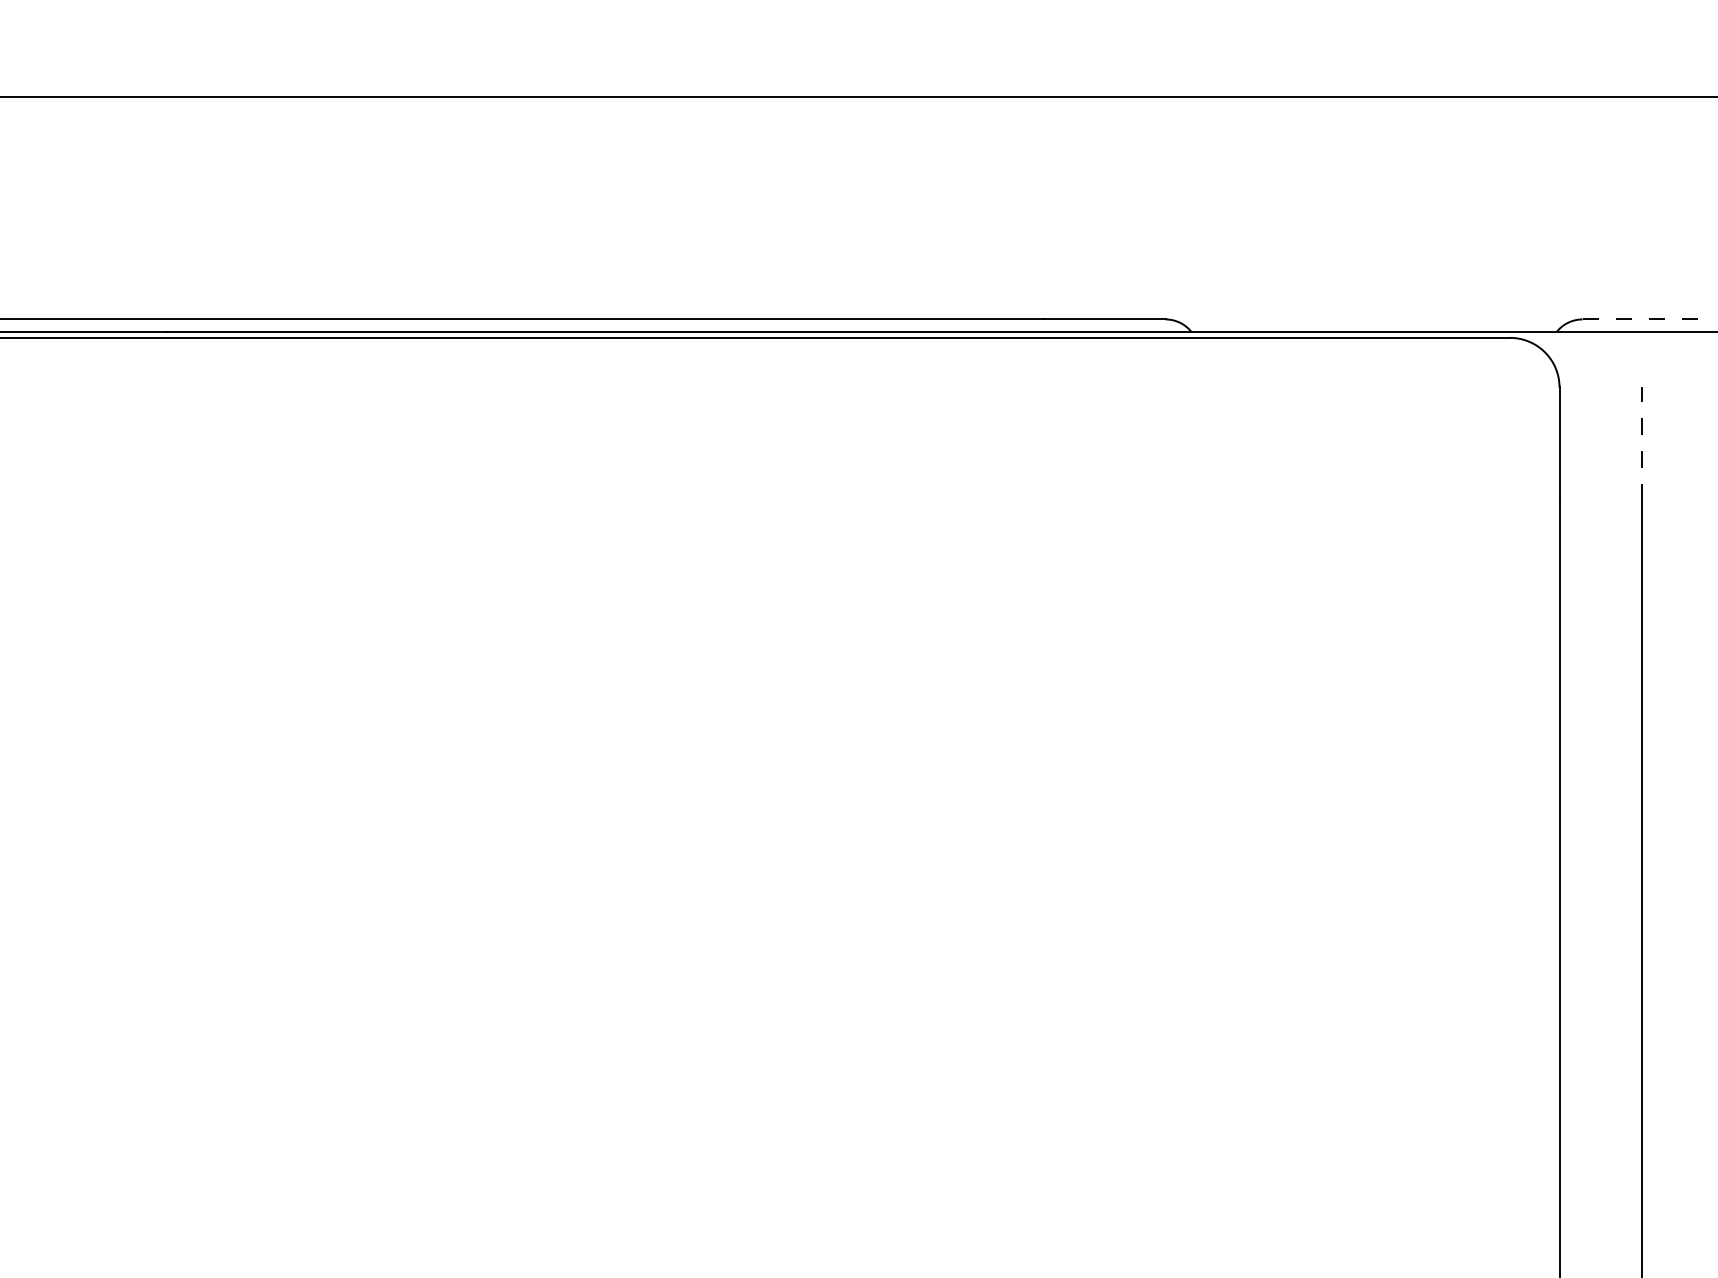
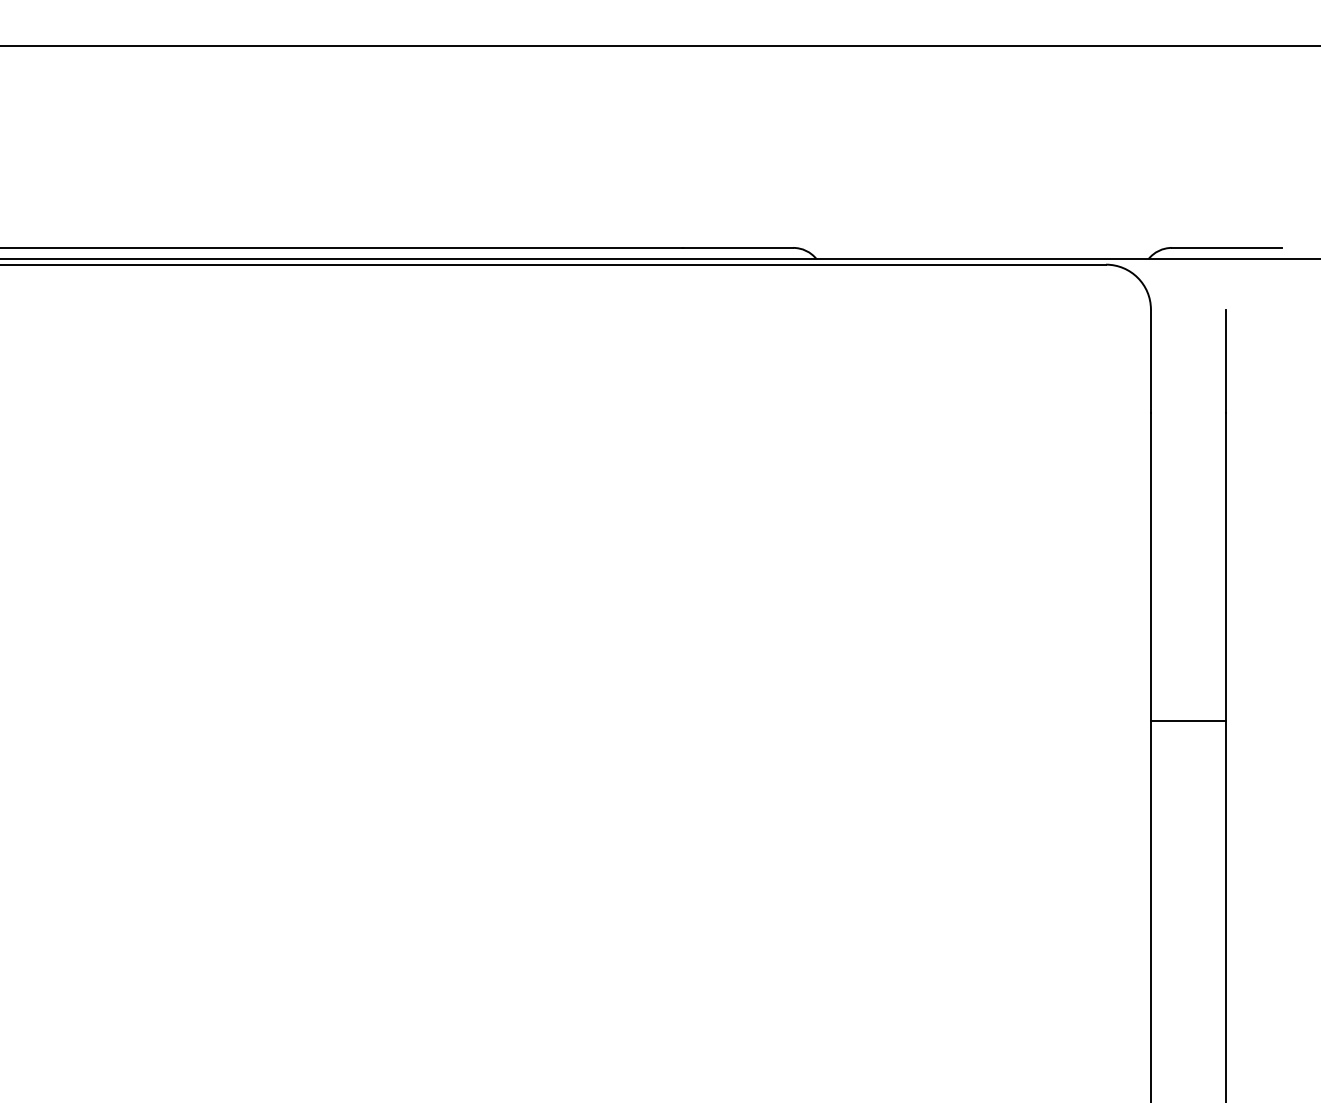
line: (1643, 319) -> (1227, 247), dashed -> solid
line: (1641, 444) -> (1225, 361), dashed -> solid
line: (1600, 839) -> (1188, 720), added

